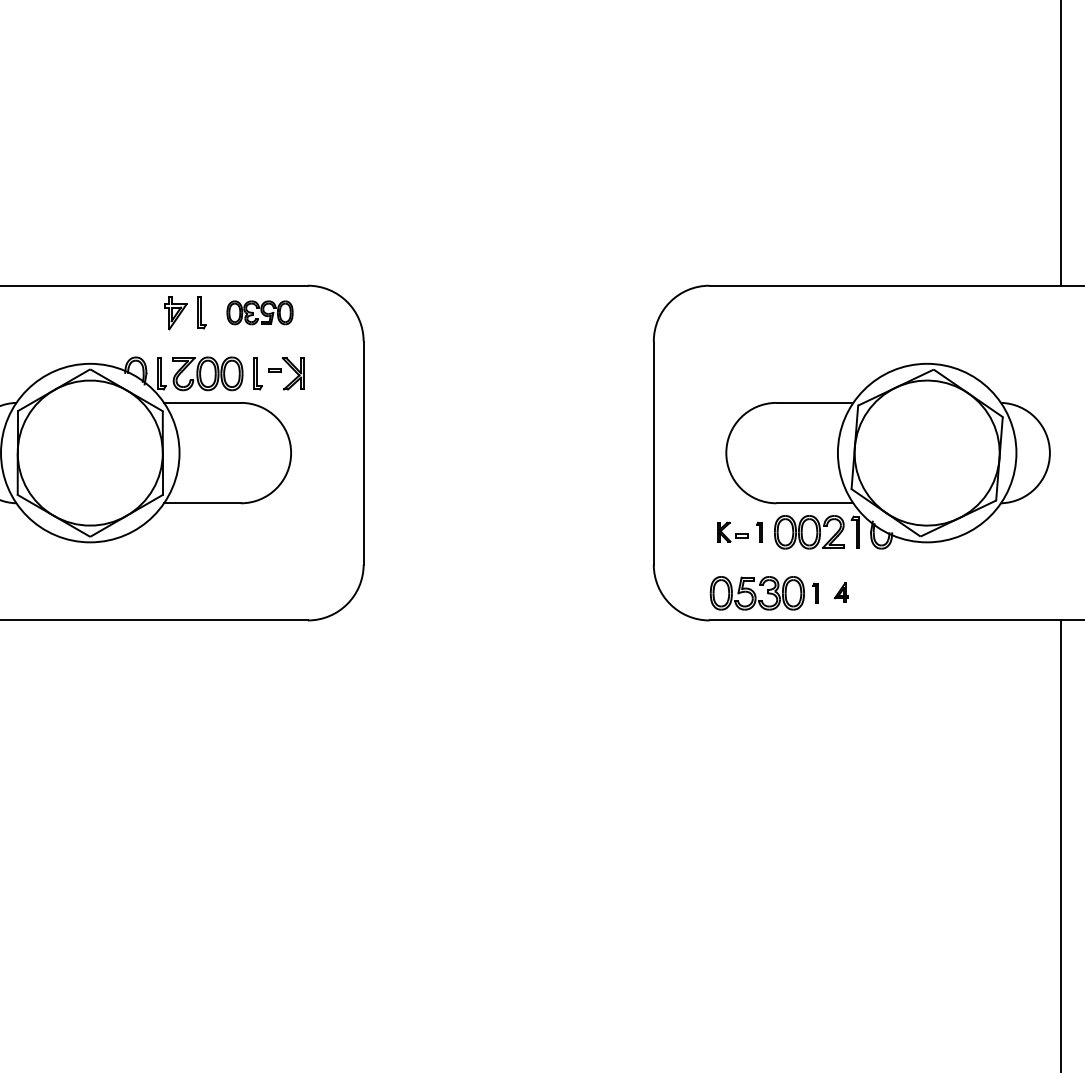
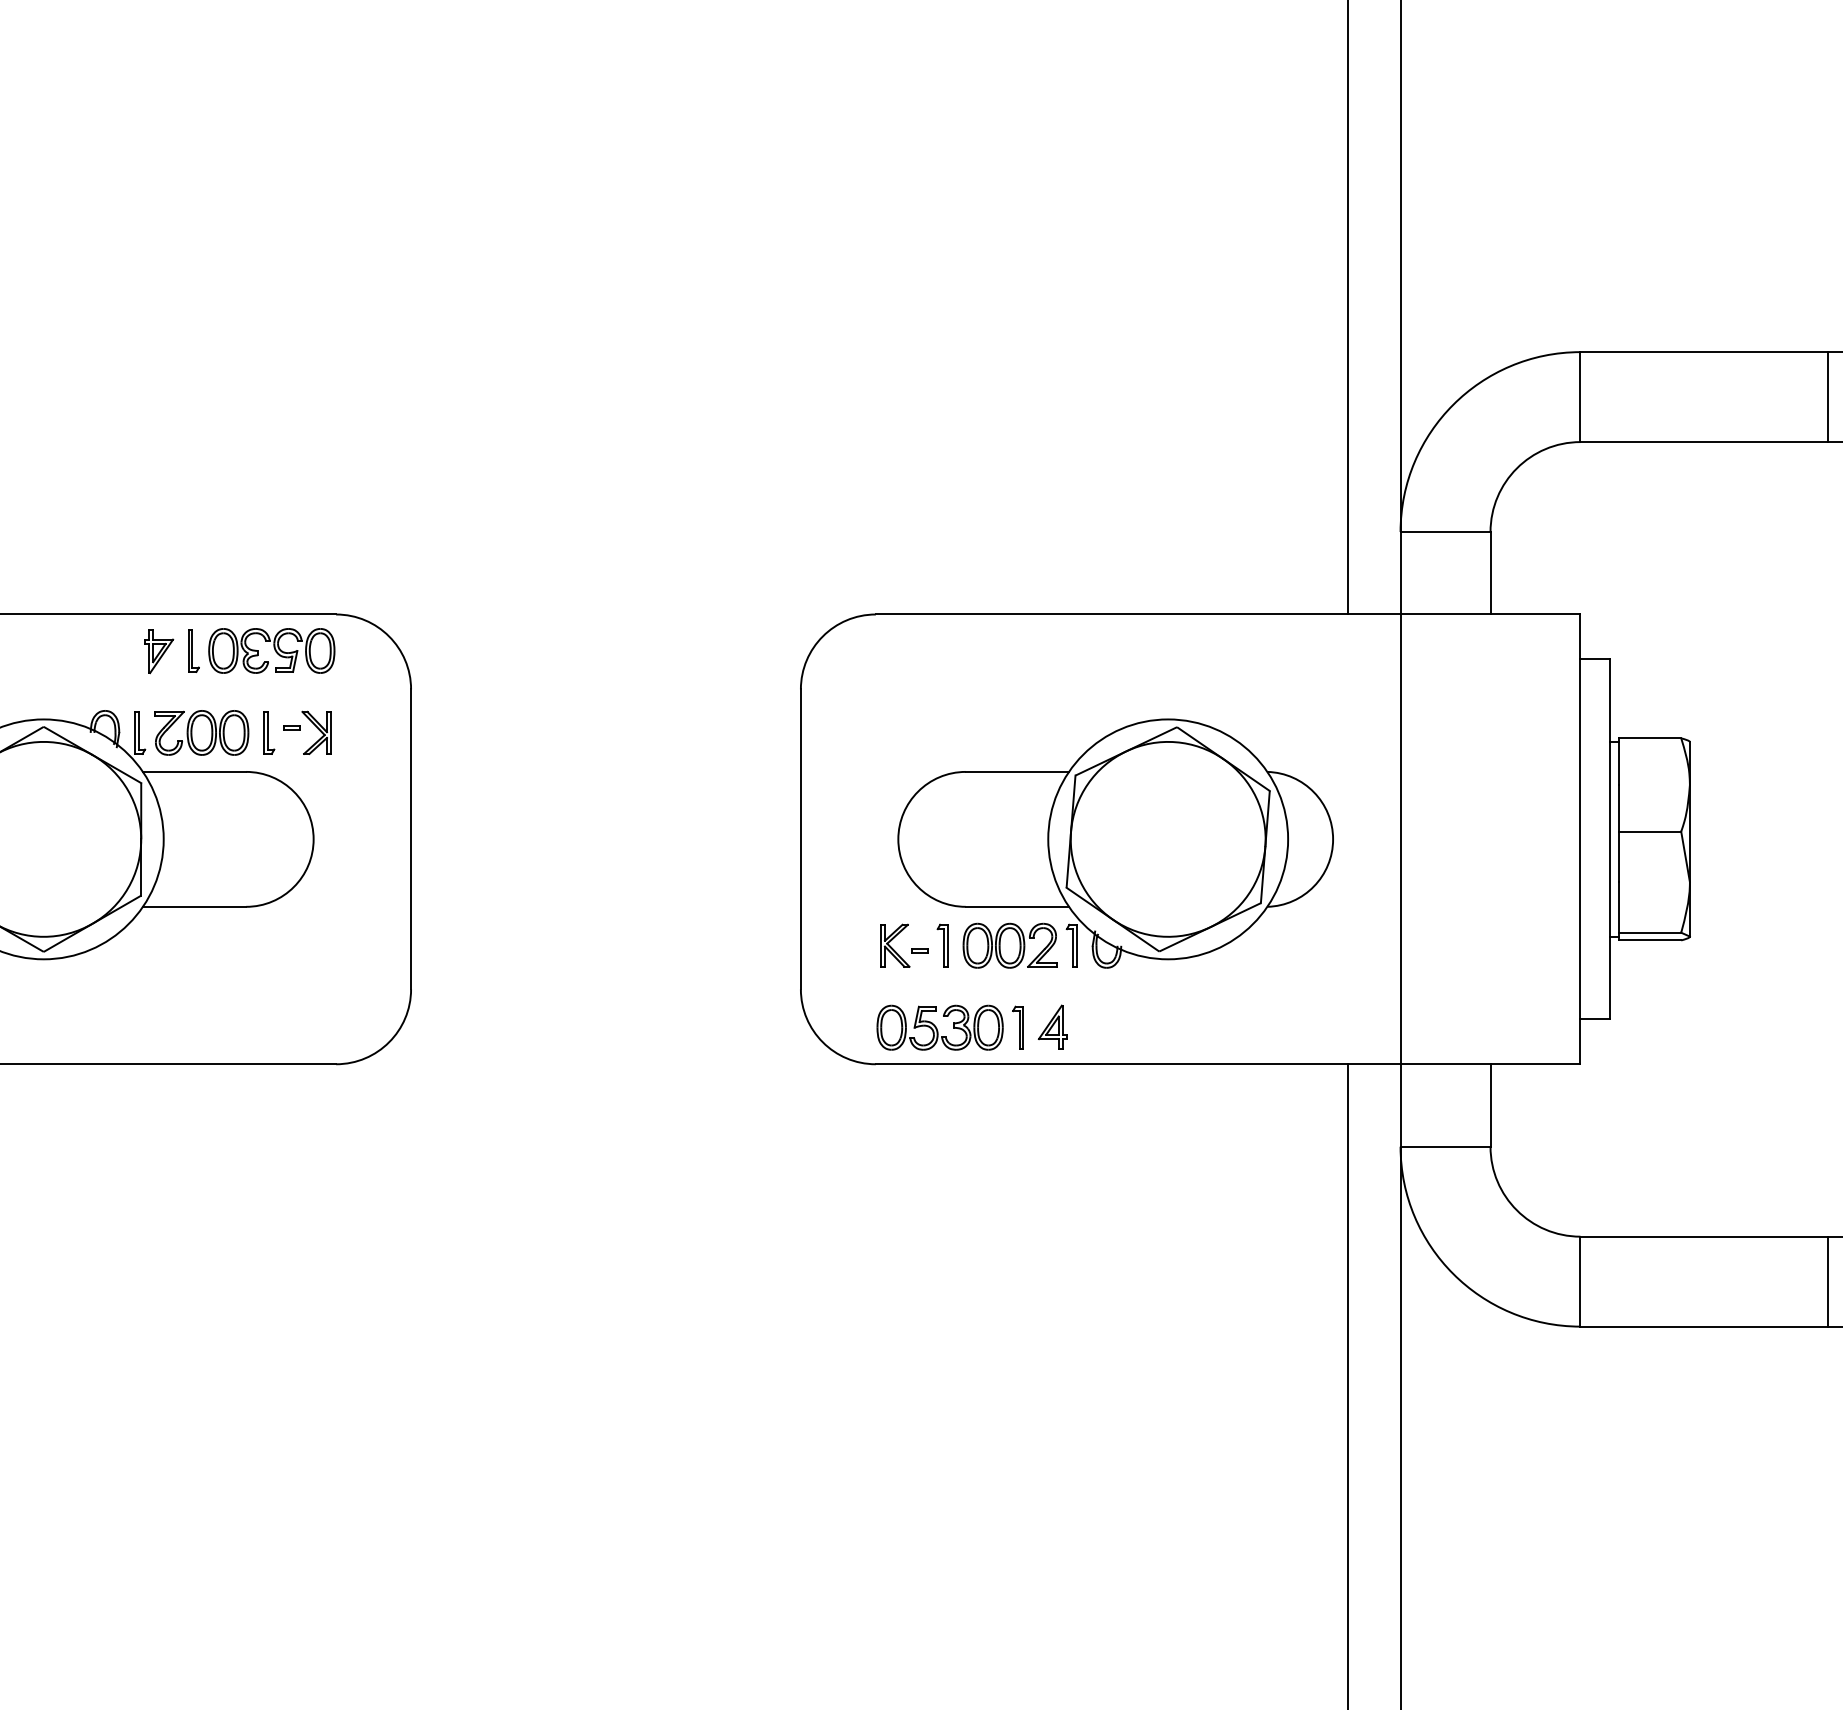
part: (259, 312) -> (271, 650), size x1.43
part: (724, 532) -> (895, 945), size x1.67
part: (759, 532) -> (942, 945), size x1.67
part: (841, 592) -> (1052, 1026), size x1.67
part: (815, 593) -> (1017, 1027), size x1.67

